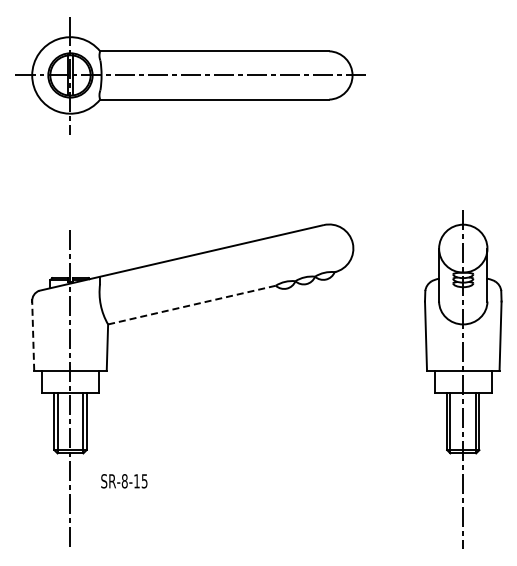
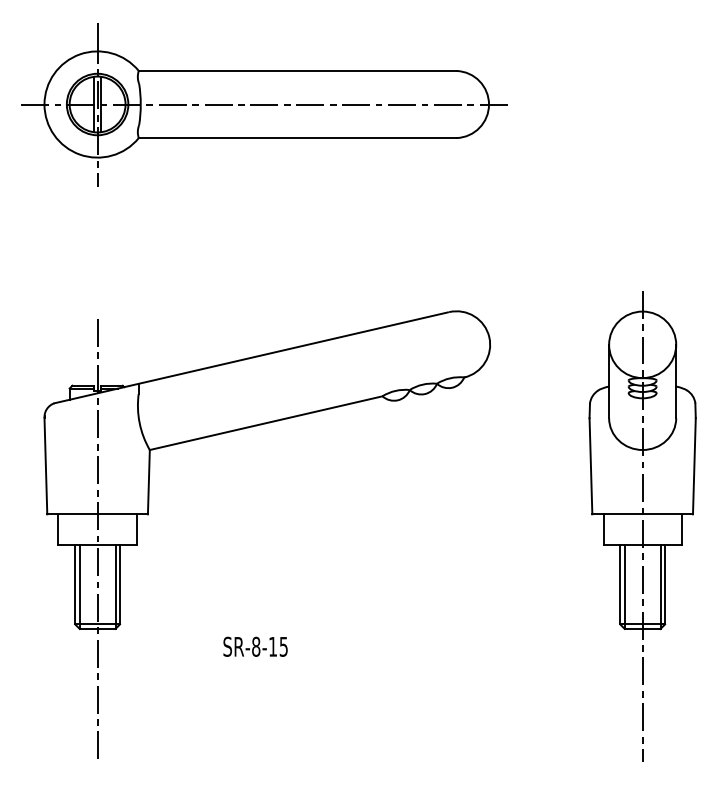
line: (191, 305) -> (265, 423), dashed -> solid
line: (33, 336) -> (46, 466), dashed -> solid
text: (124, 481) -> (255, 647), moved

